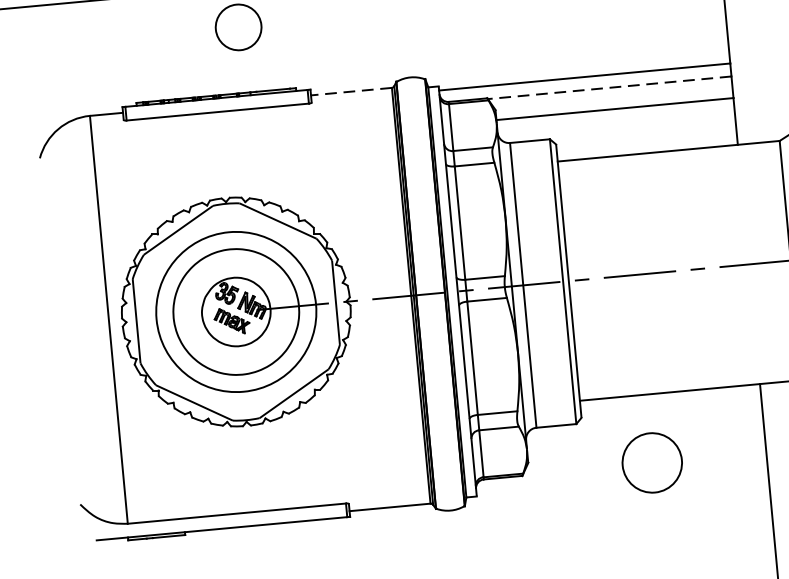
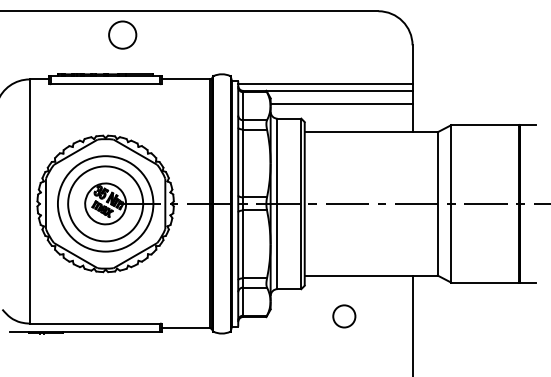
line: (609, 87) -> (339, 91), dashed -> solid
line: (350, 91) -> (185, 79), dashed -> solid
circle: (652, 463) -> (344, 316), size x0.62

